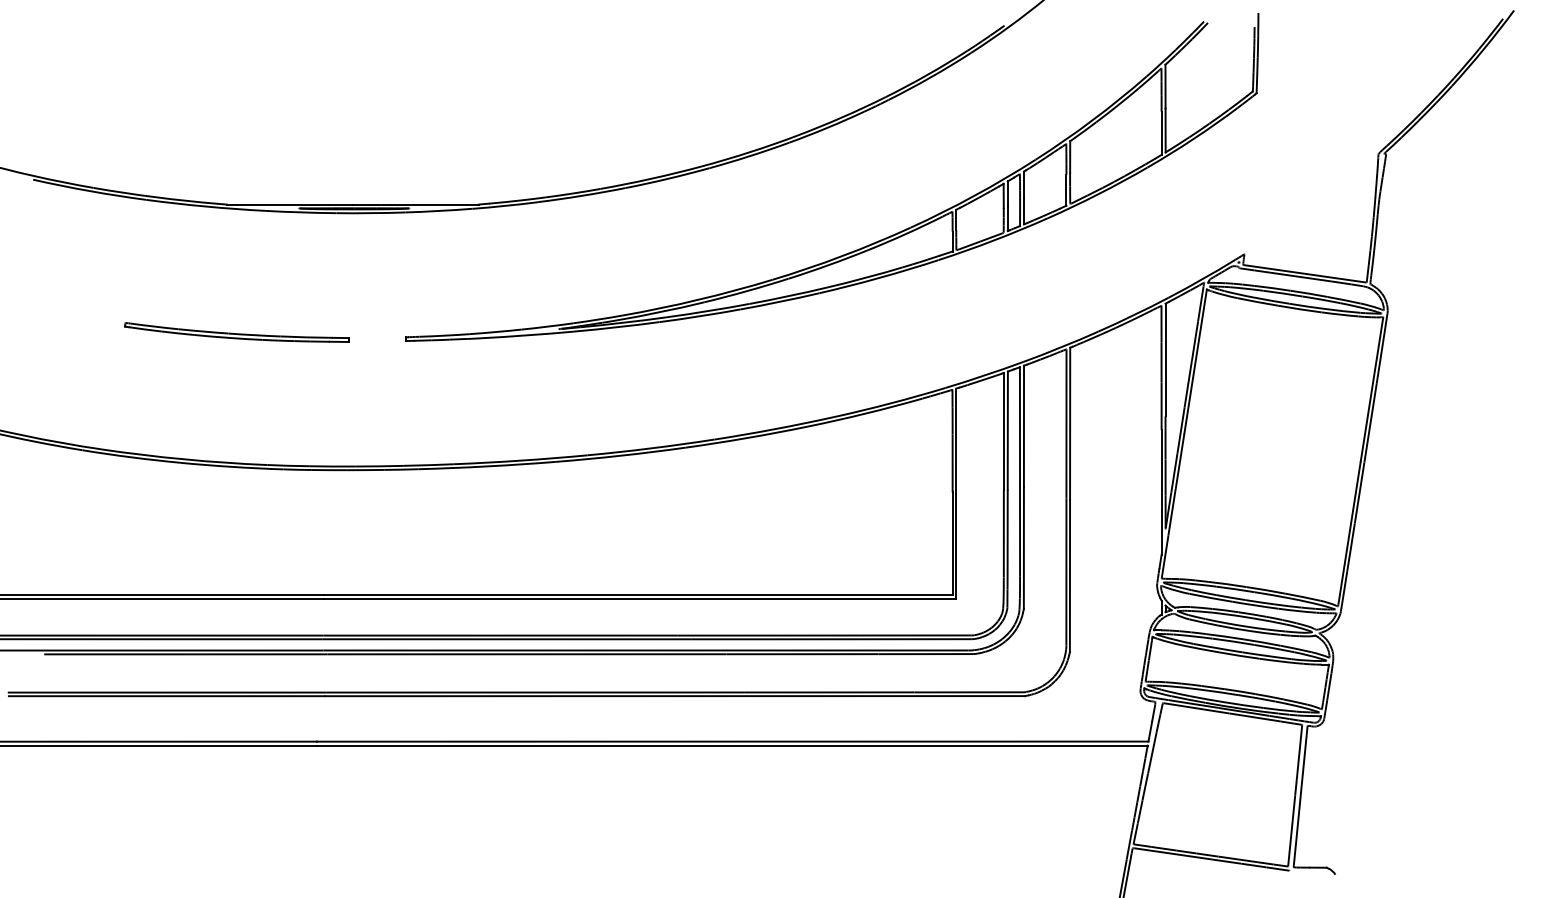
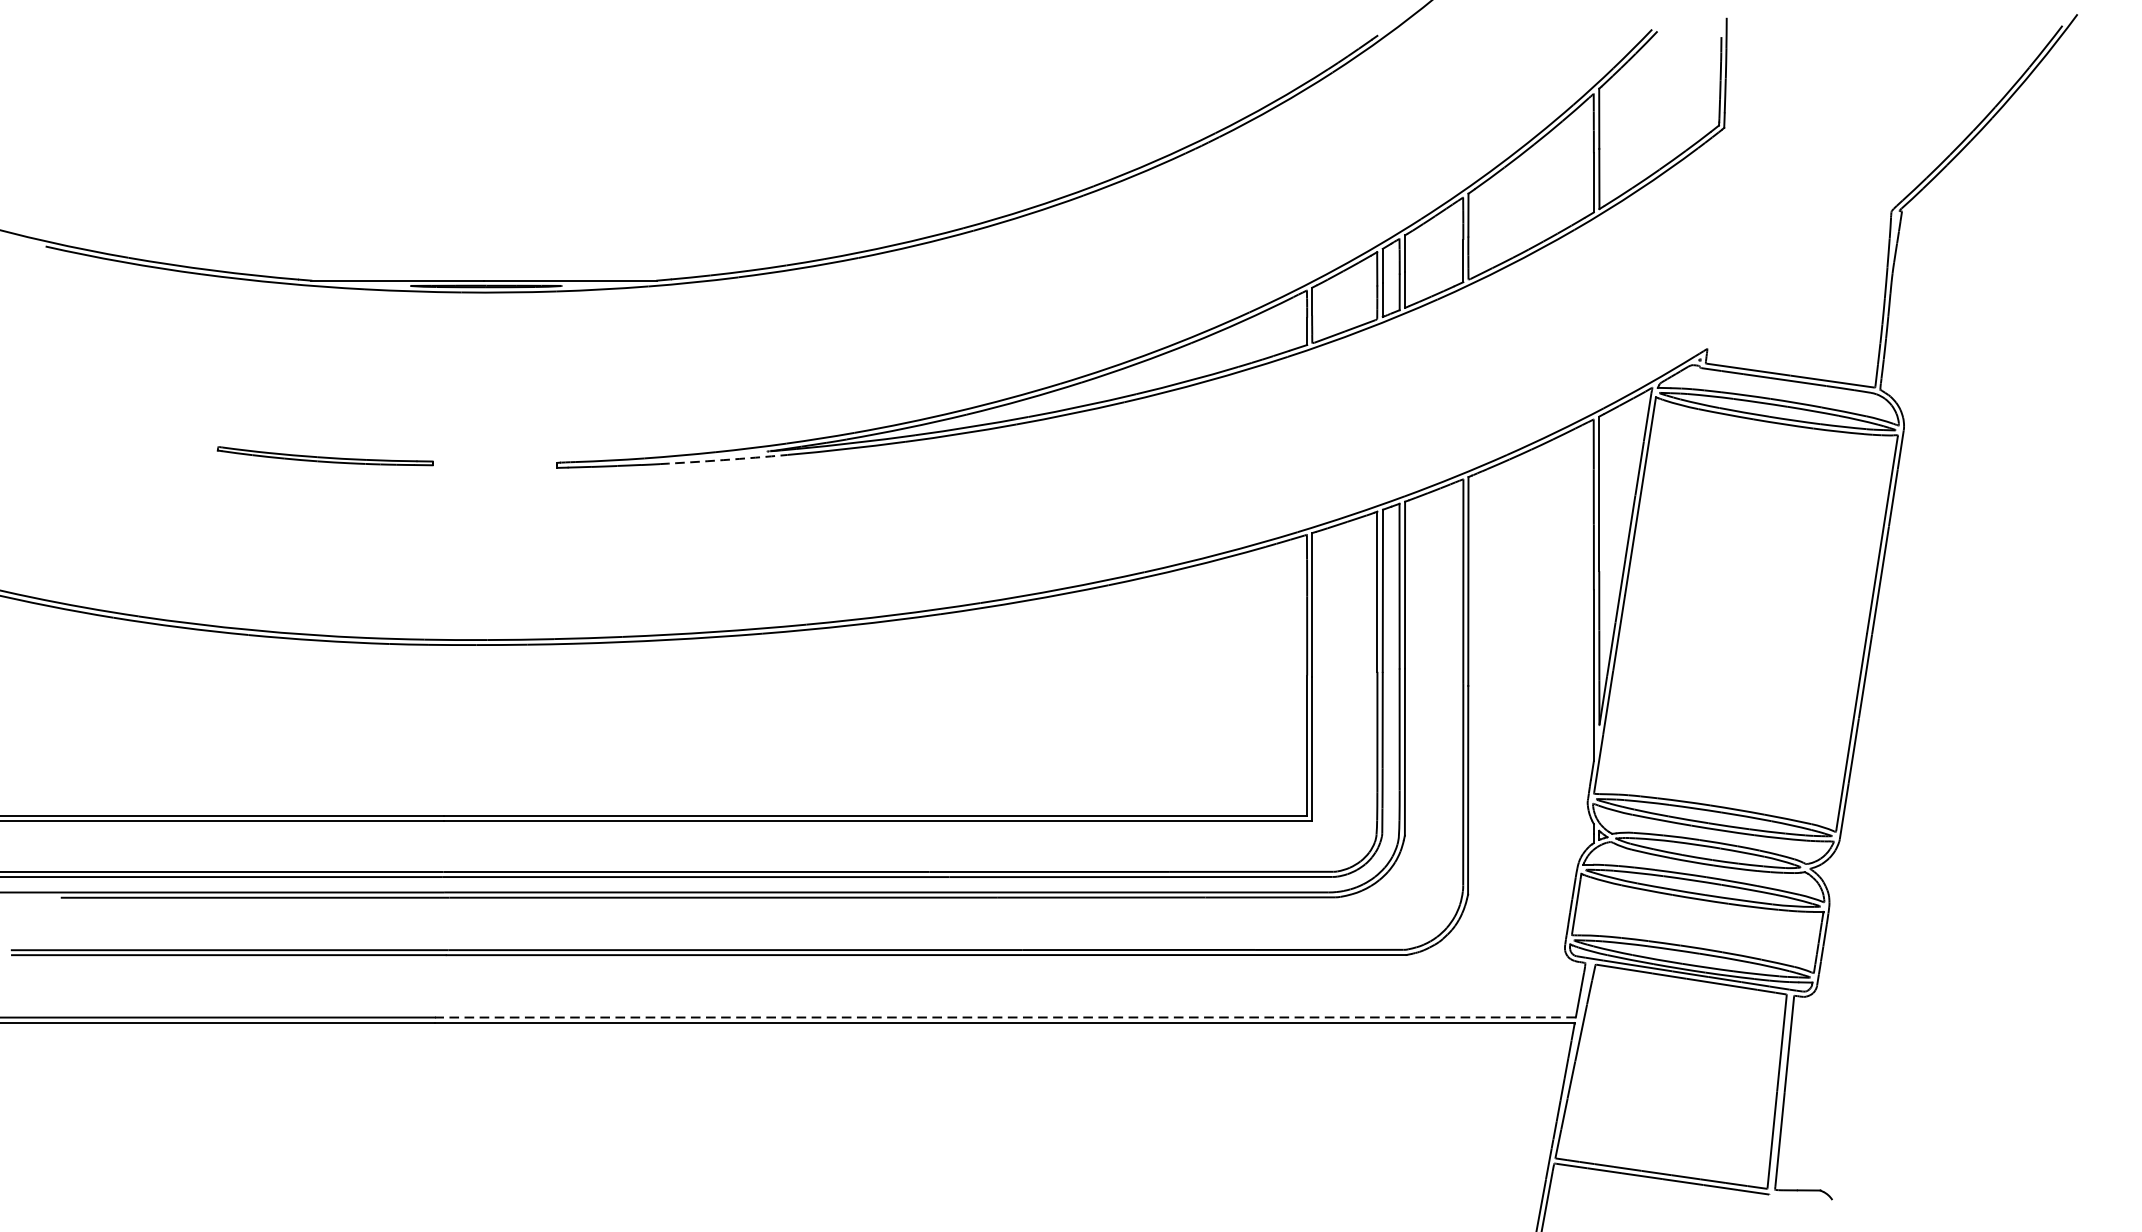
part: (236, 332) -> (324, 456), size x0.7
arc: (527, 335) -> (723, 460), solid -> dashed
line: (732, 741) -> (1005, 1017), solid -> dashed

